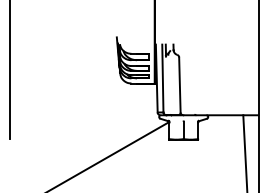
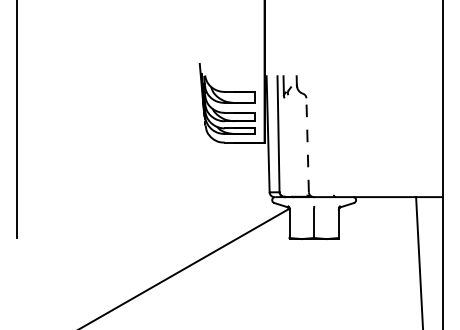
line: (179, 84) -> (306, 144), solid -> dashed

